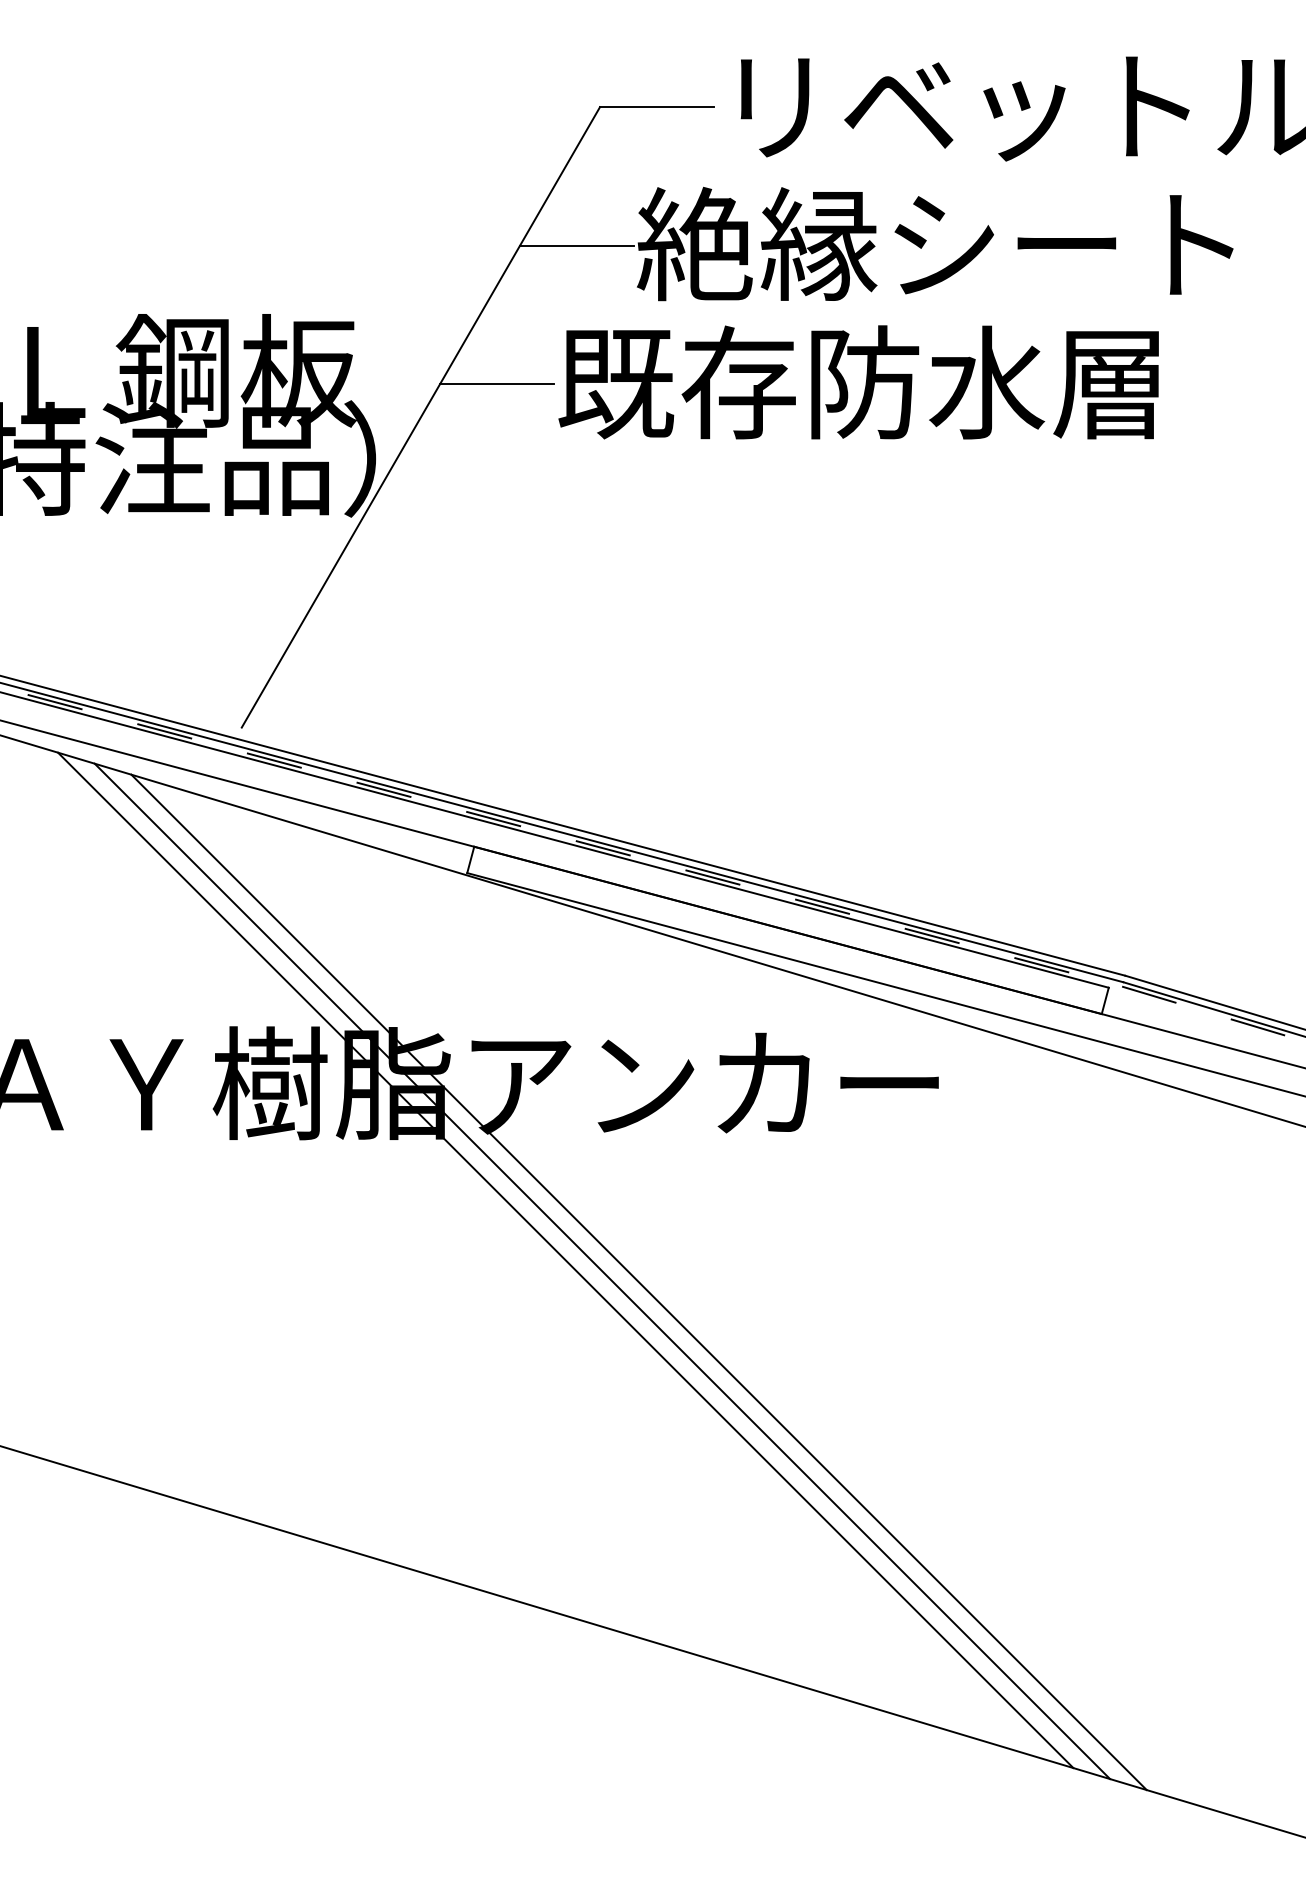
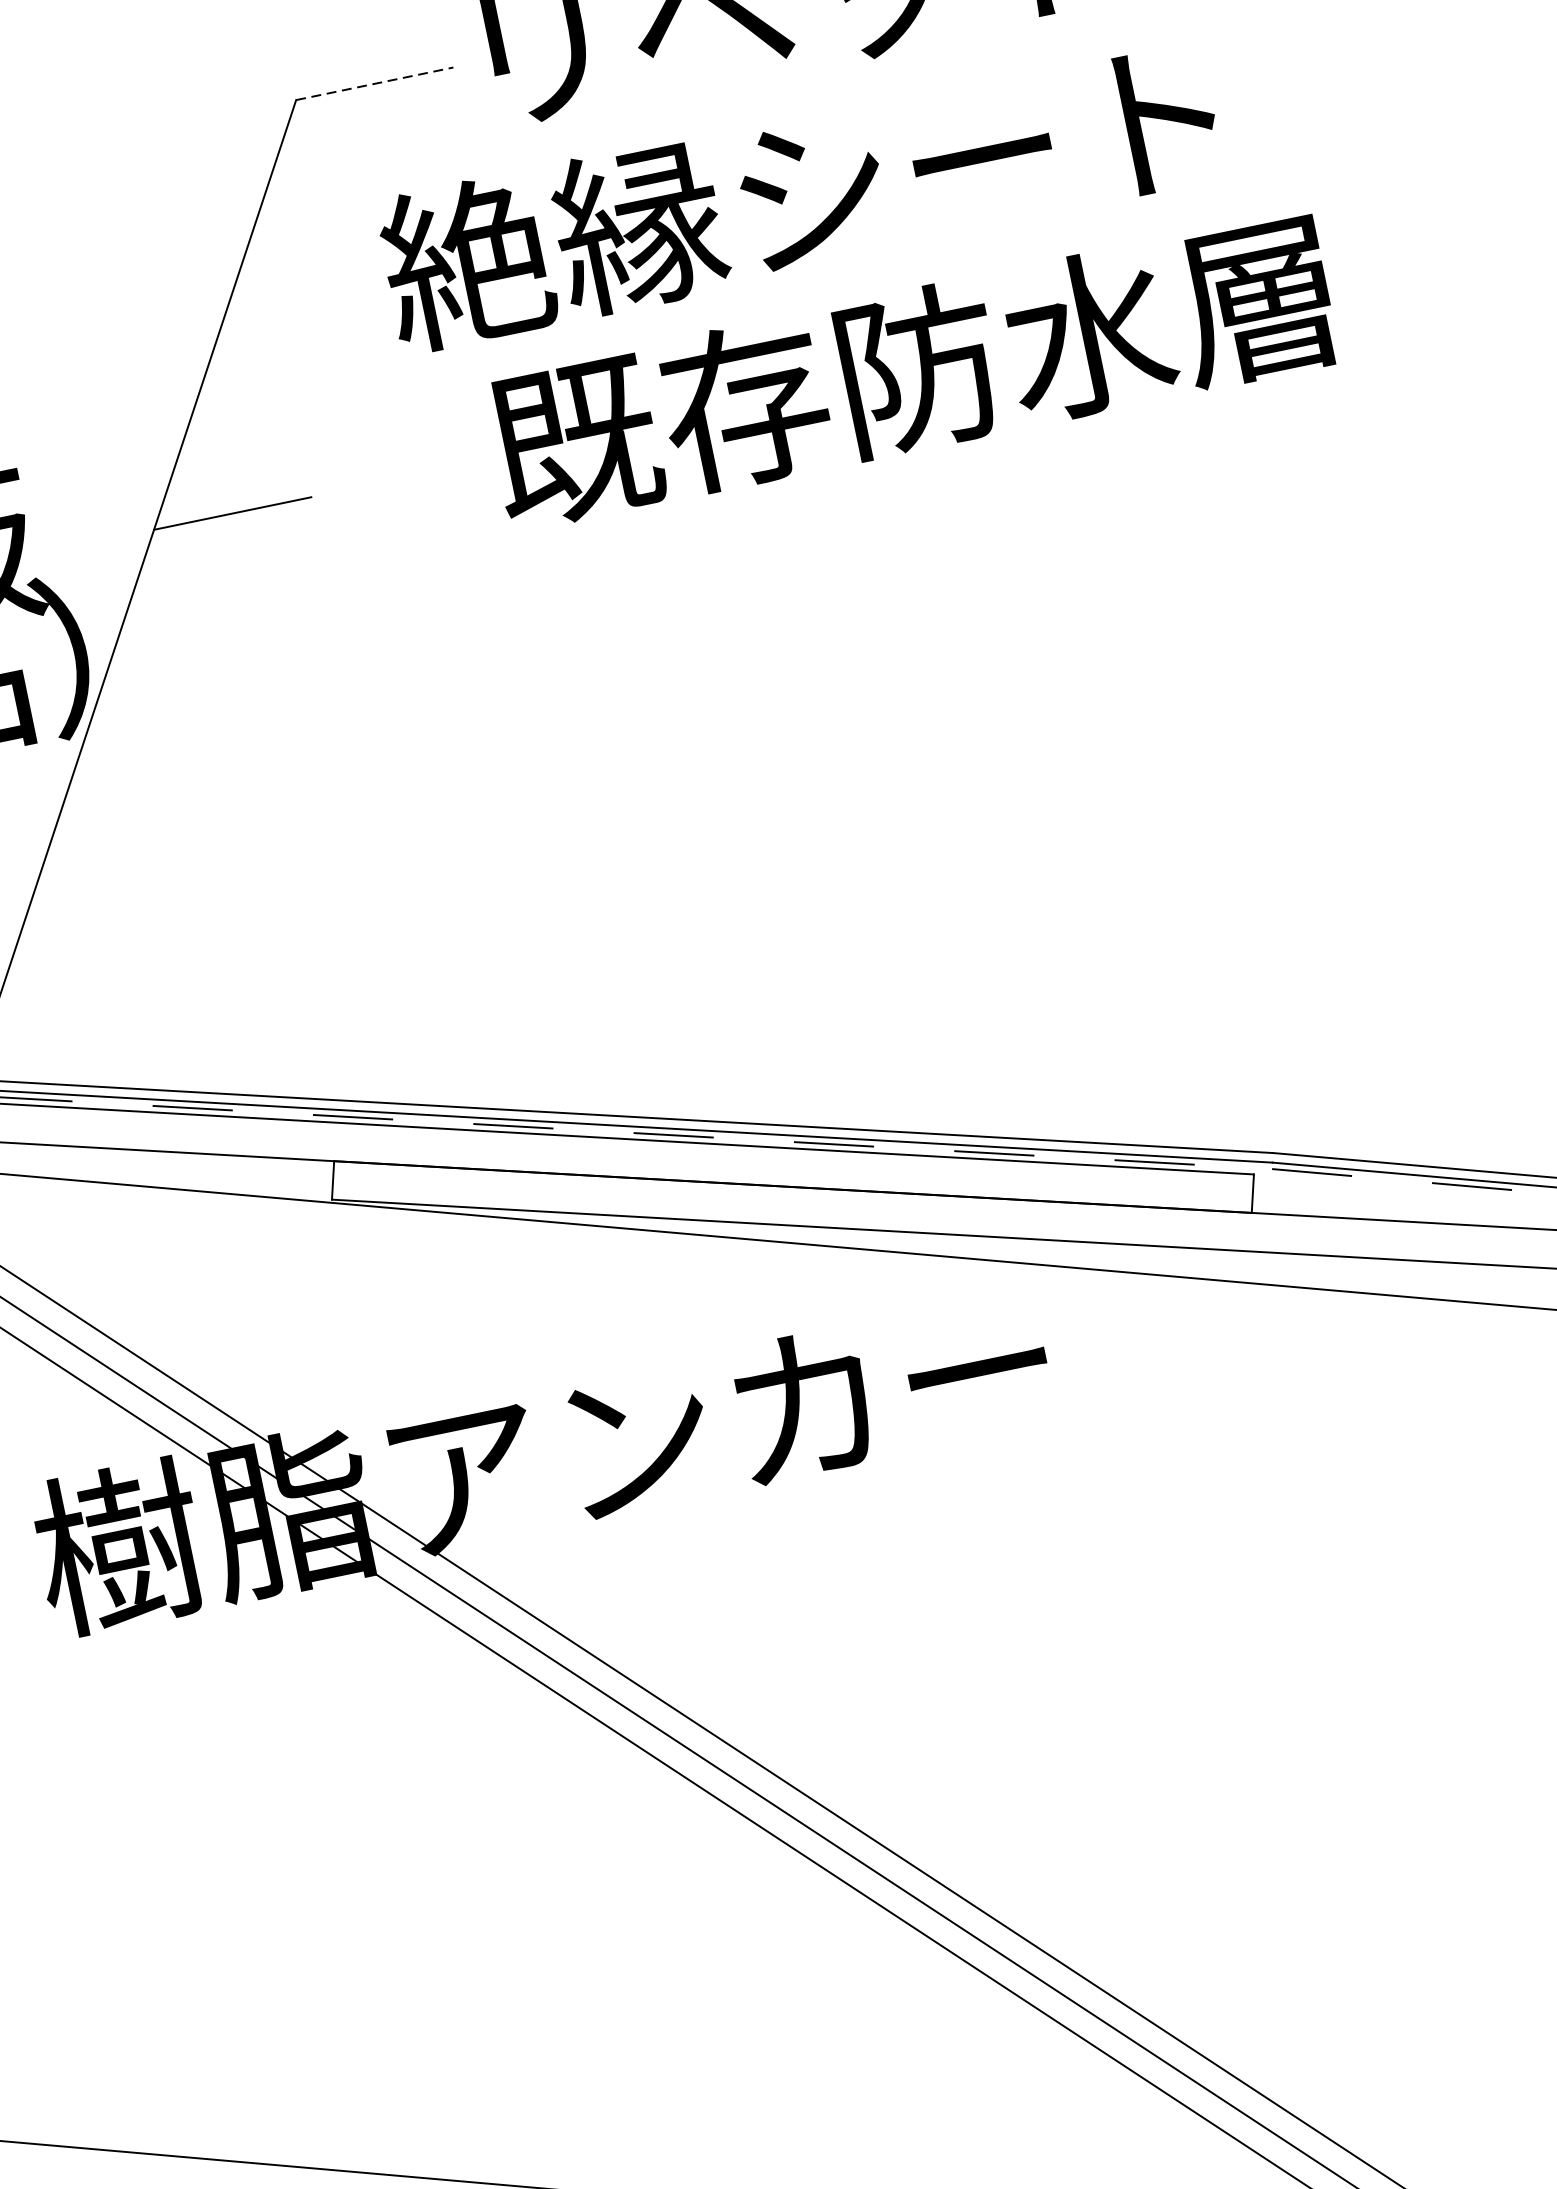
line: (656, 107) -> (374, 84), solid -> dashed
line: (576, 245) -> (303, 298), removed
text: (858, 382) -> (910, 370), moved

